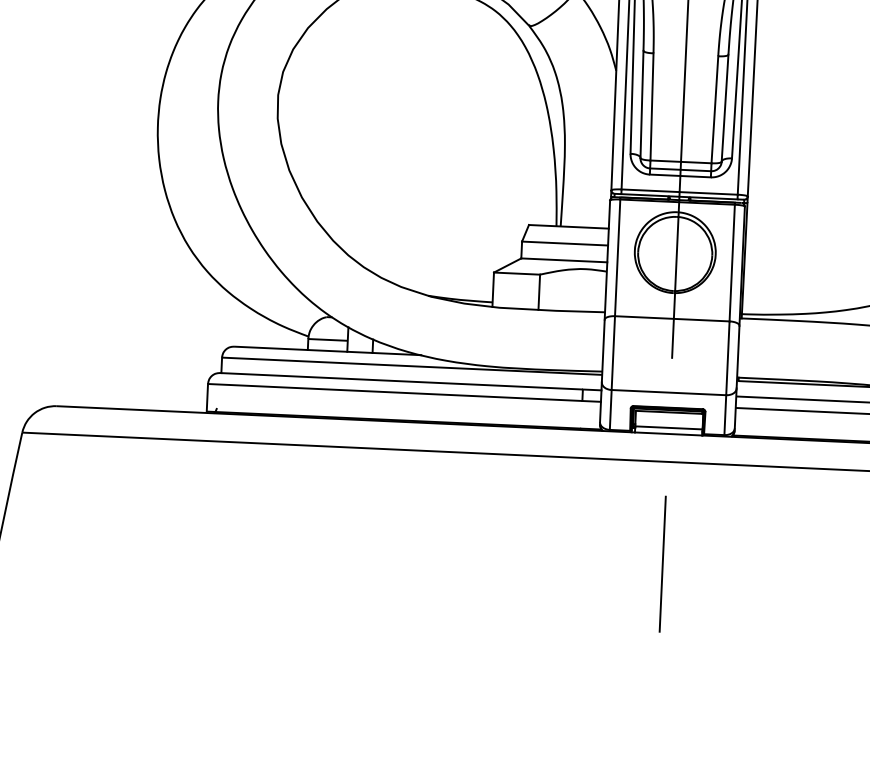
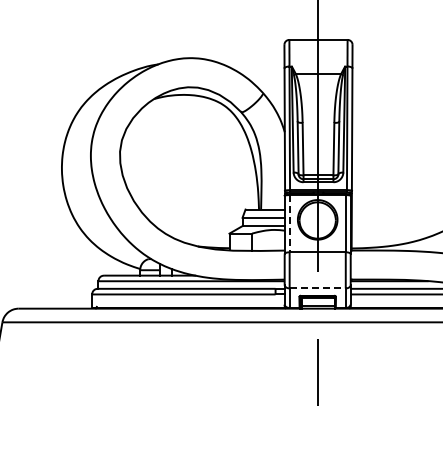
line: (617, 257) -> (289, 223), solid -> dashed
line: (670, 392) -> (318, 288), solid -> dashed

